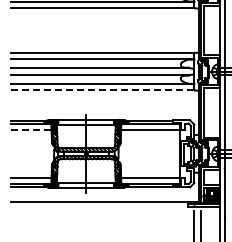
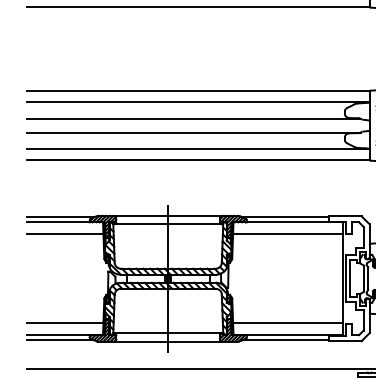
line: (102, 90) -> (198, 160), dashed -> solid
line: (31, 130) -> (66, 235), dashed -> solid

